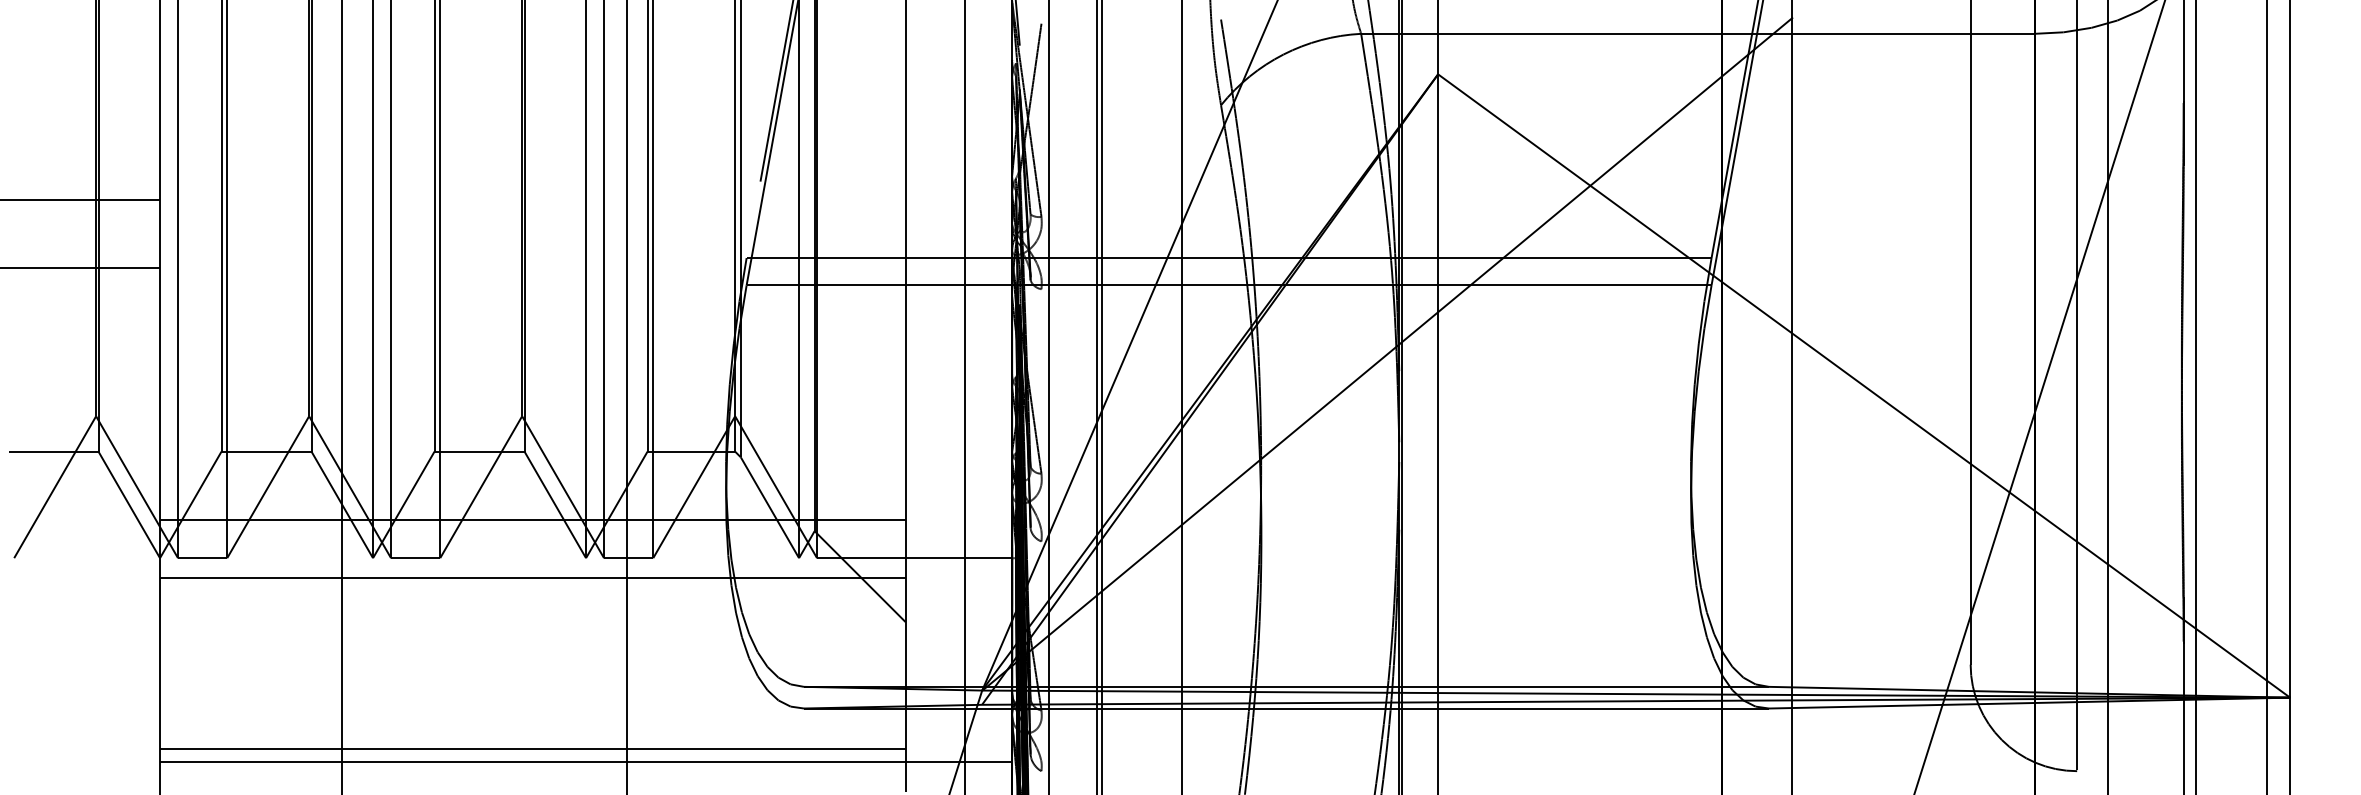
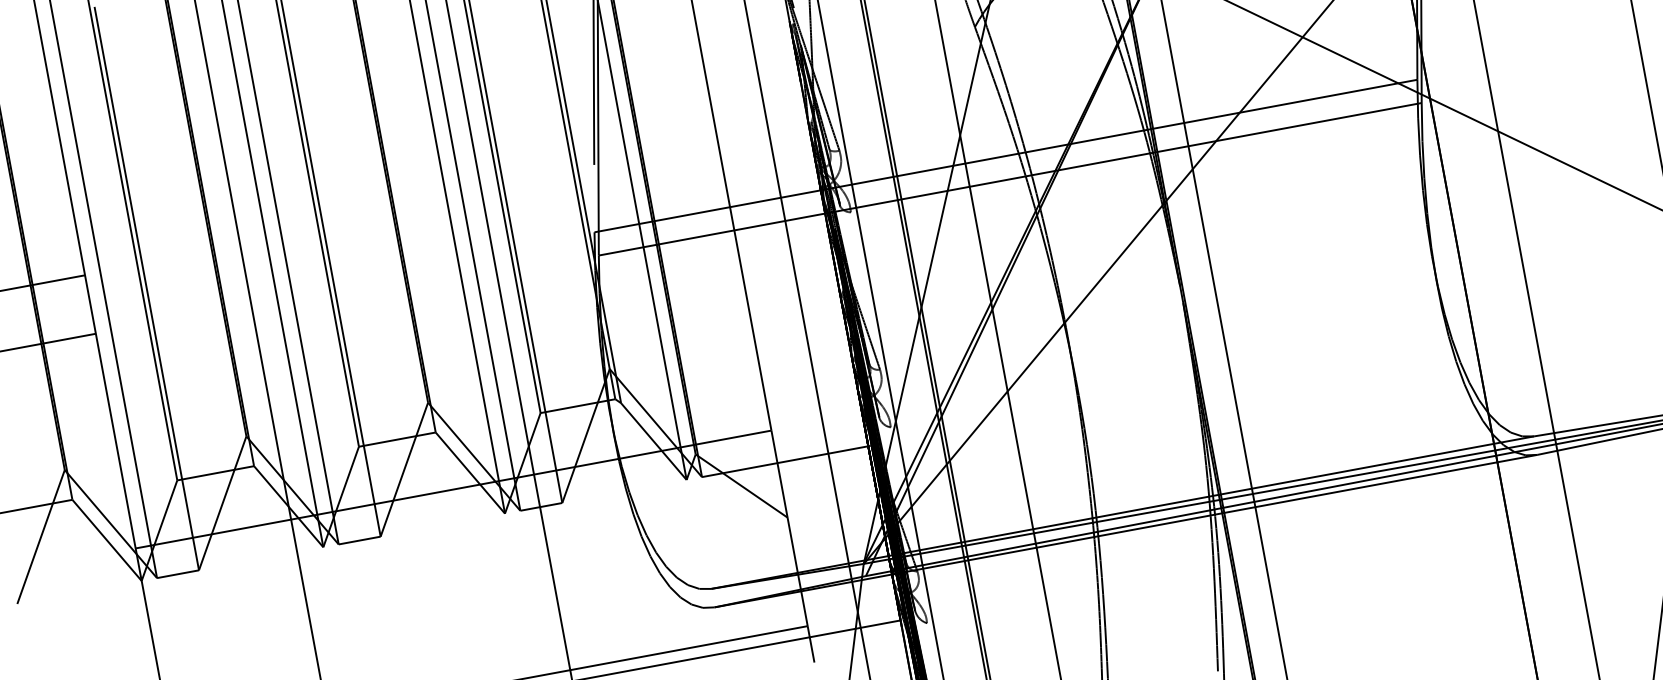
line: (532, 577) -> (462, 538), removed

